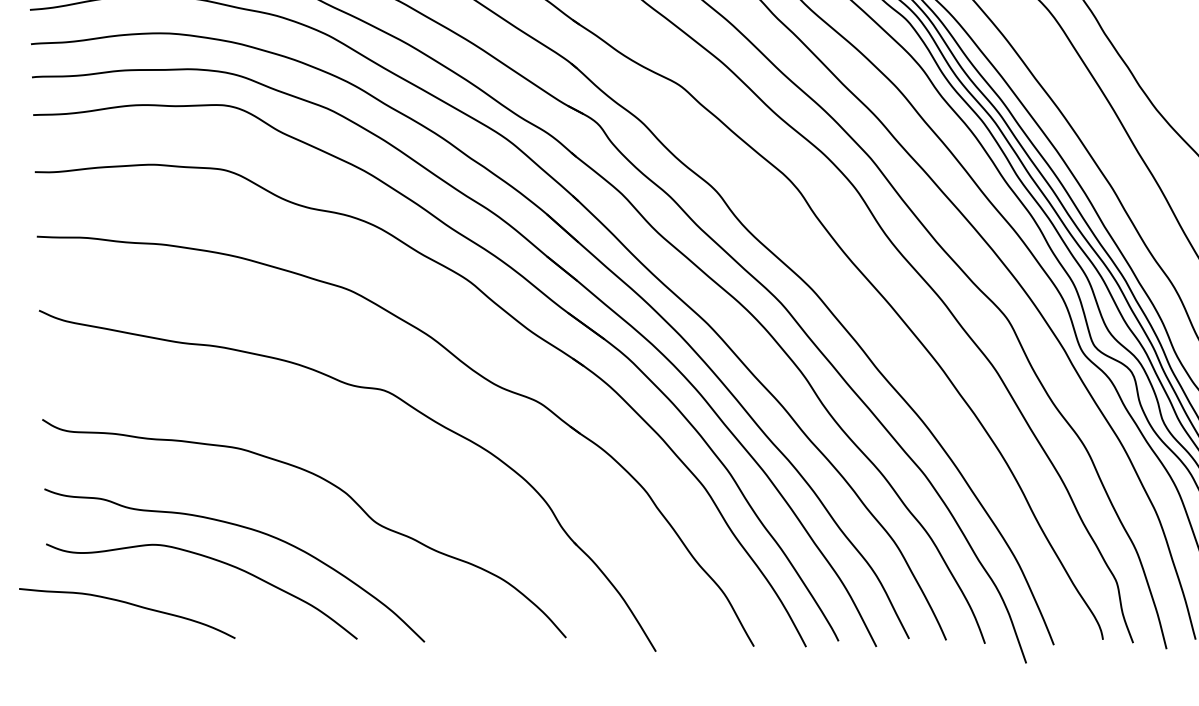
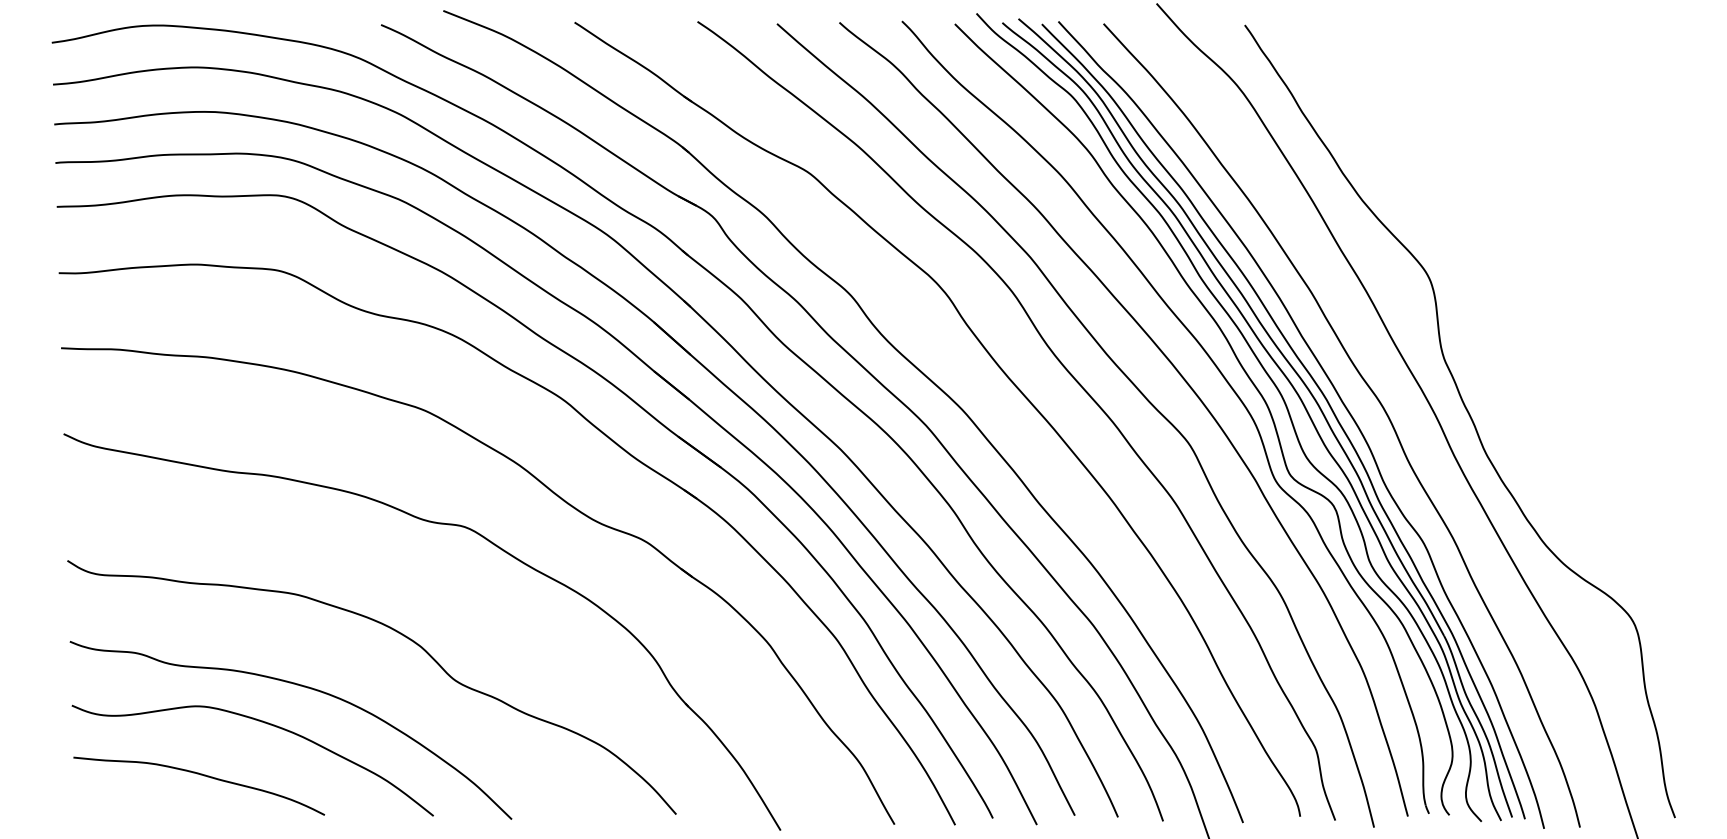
curve: (128, 604) -> (200, 775), moved

